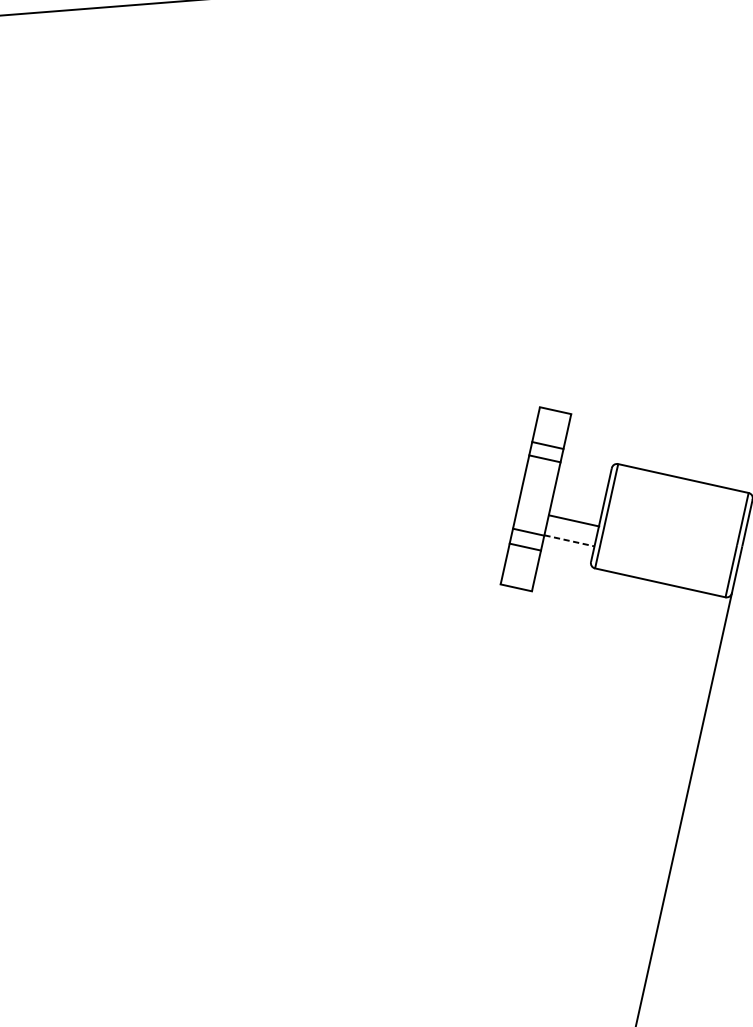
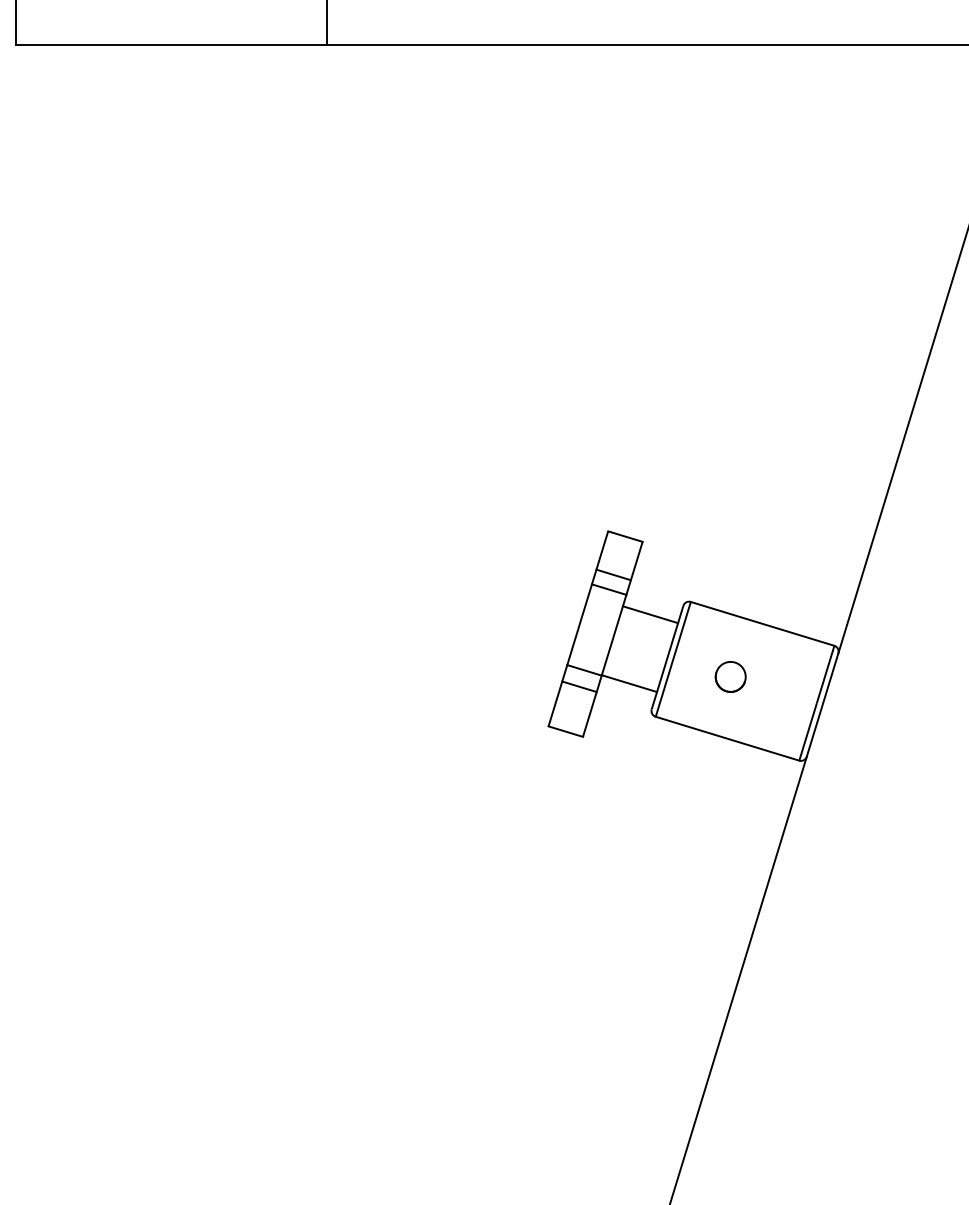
line: (574, 520) -> (650, 614), moved
part: (658, 527) -> (730, 676), added
line: (569, 540) -> (629, 683), dashed -> solid

